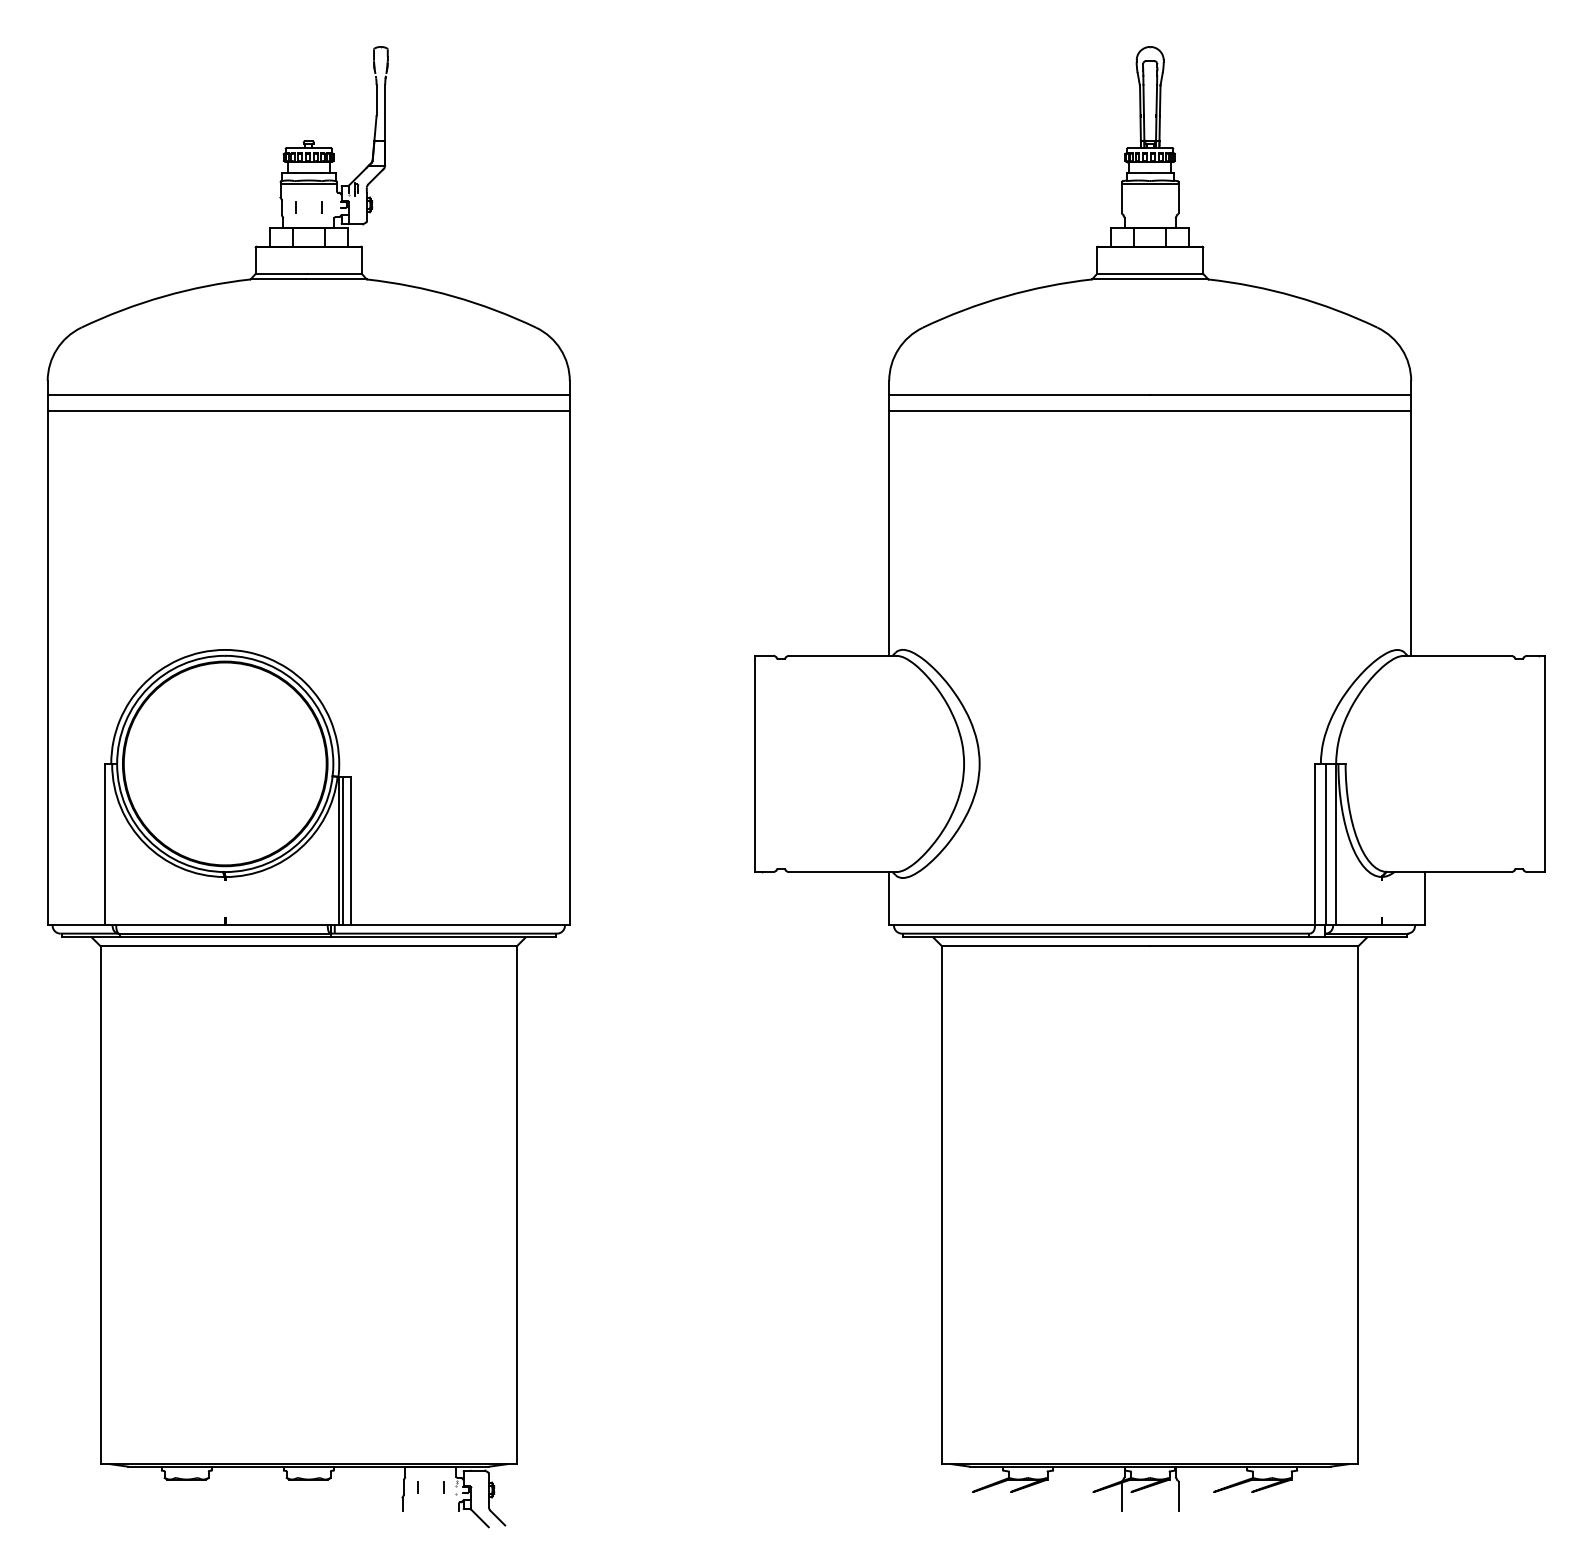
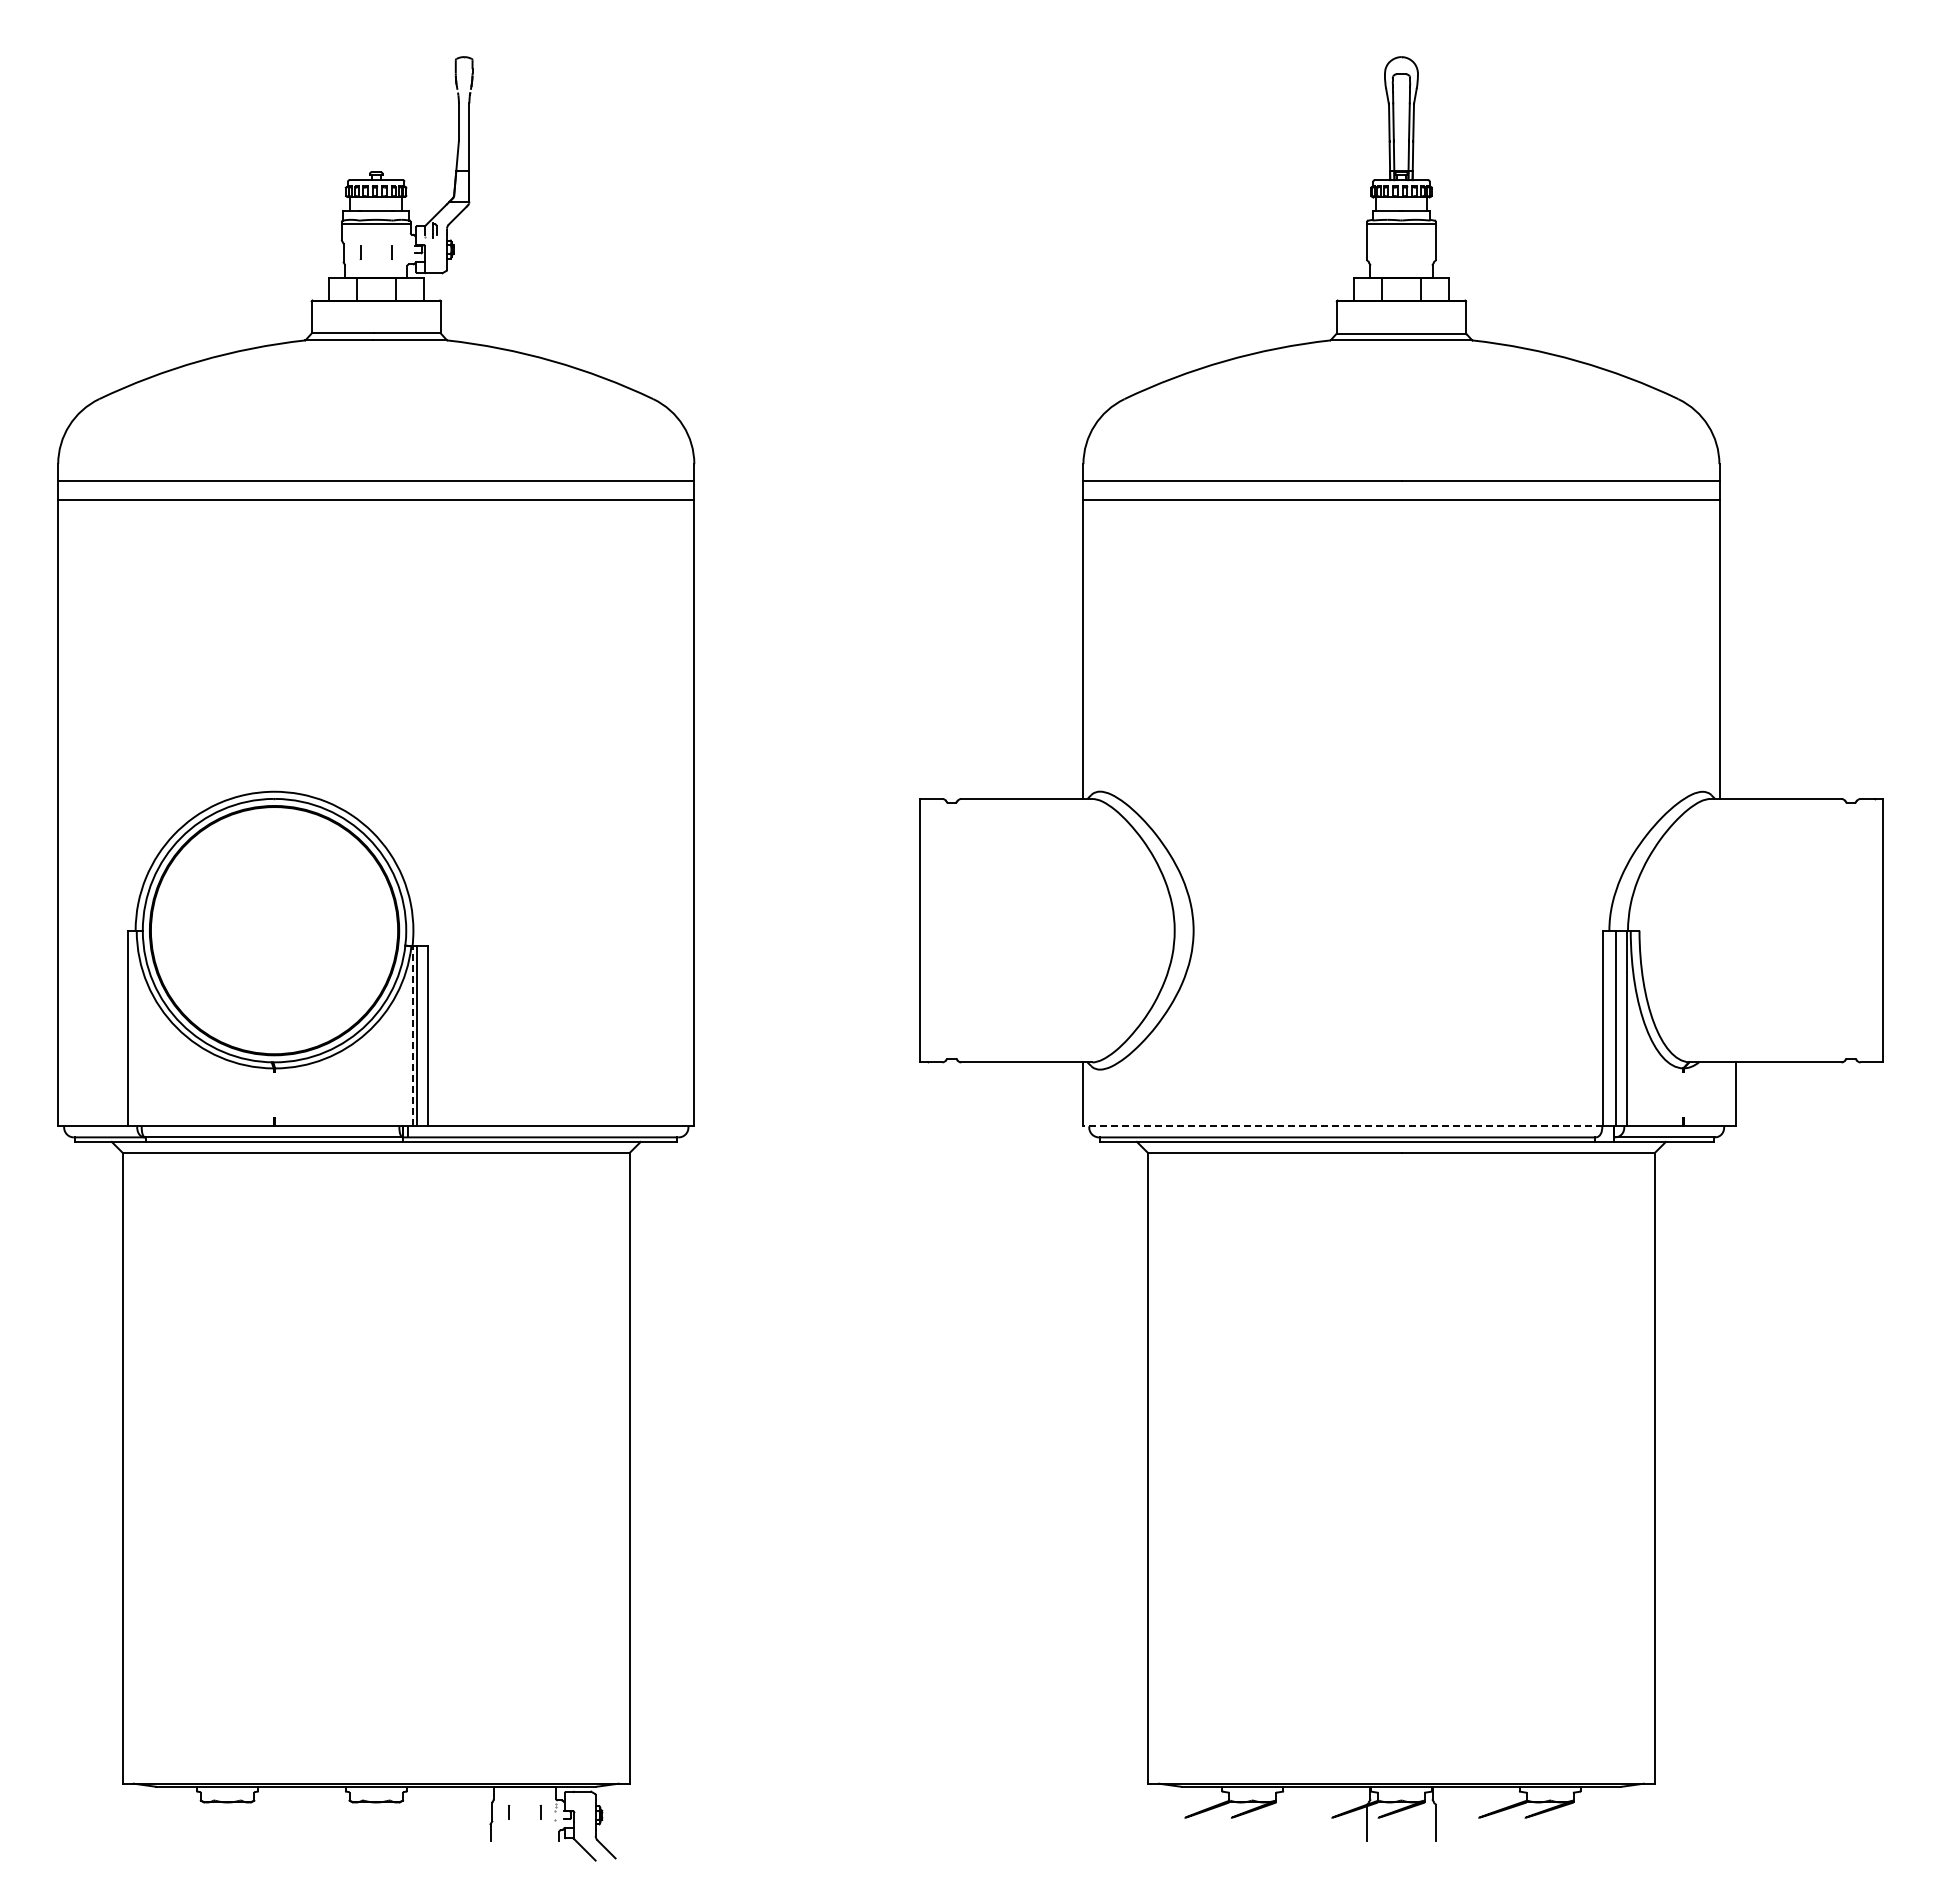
line: (338, 849) -> (412, 1035), solid -> dashed
line: (1101, 924) -> (1342, 1126), solid -> dashed

